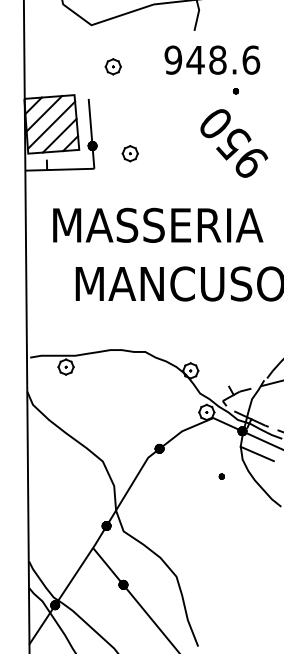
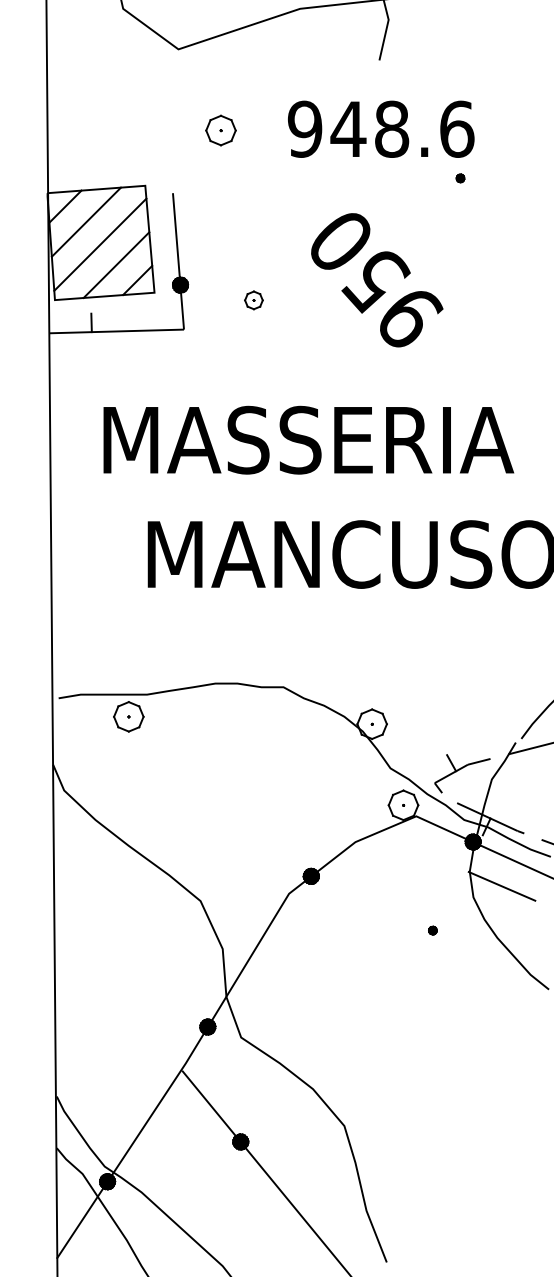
text: (212, 59) -> (381, 127), moved
text: (234, 143) -> (377, 280), moved
part: (129, 153) -> (252, 299), size x0.6

